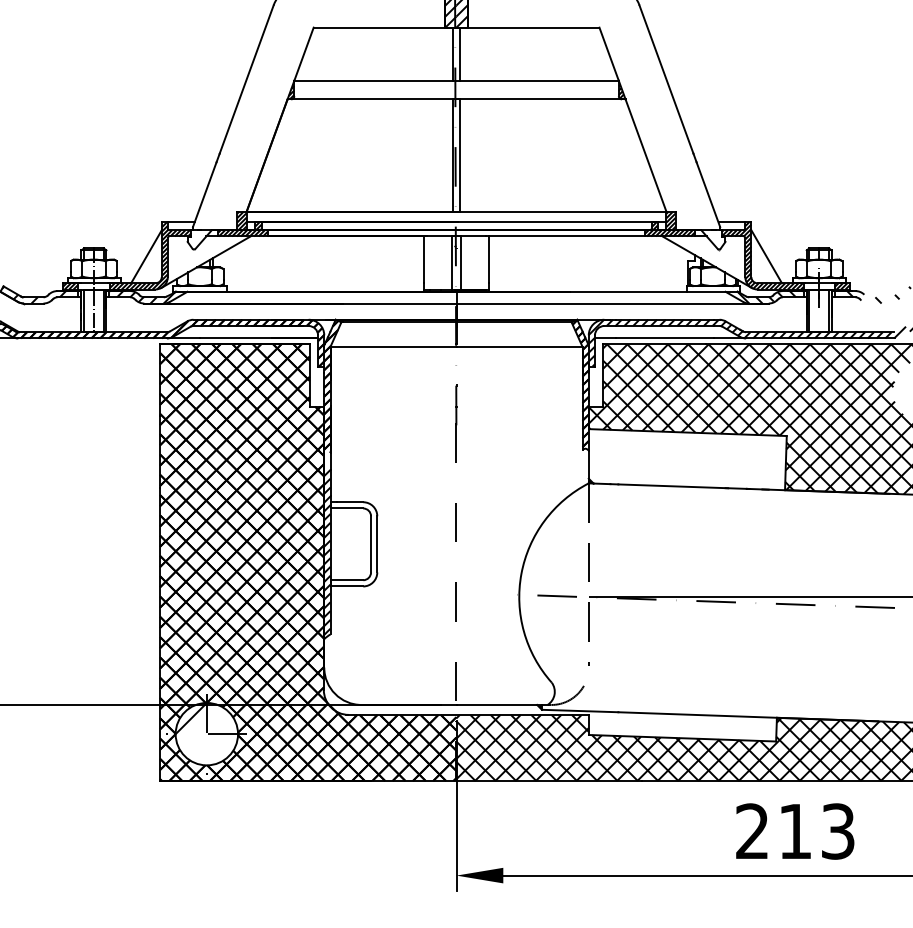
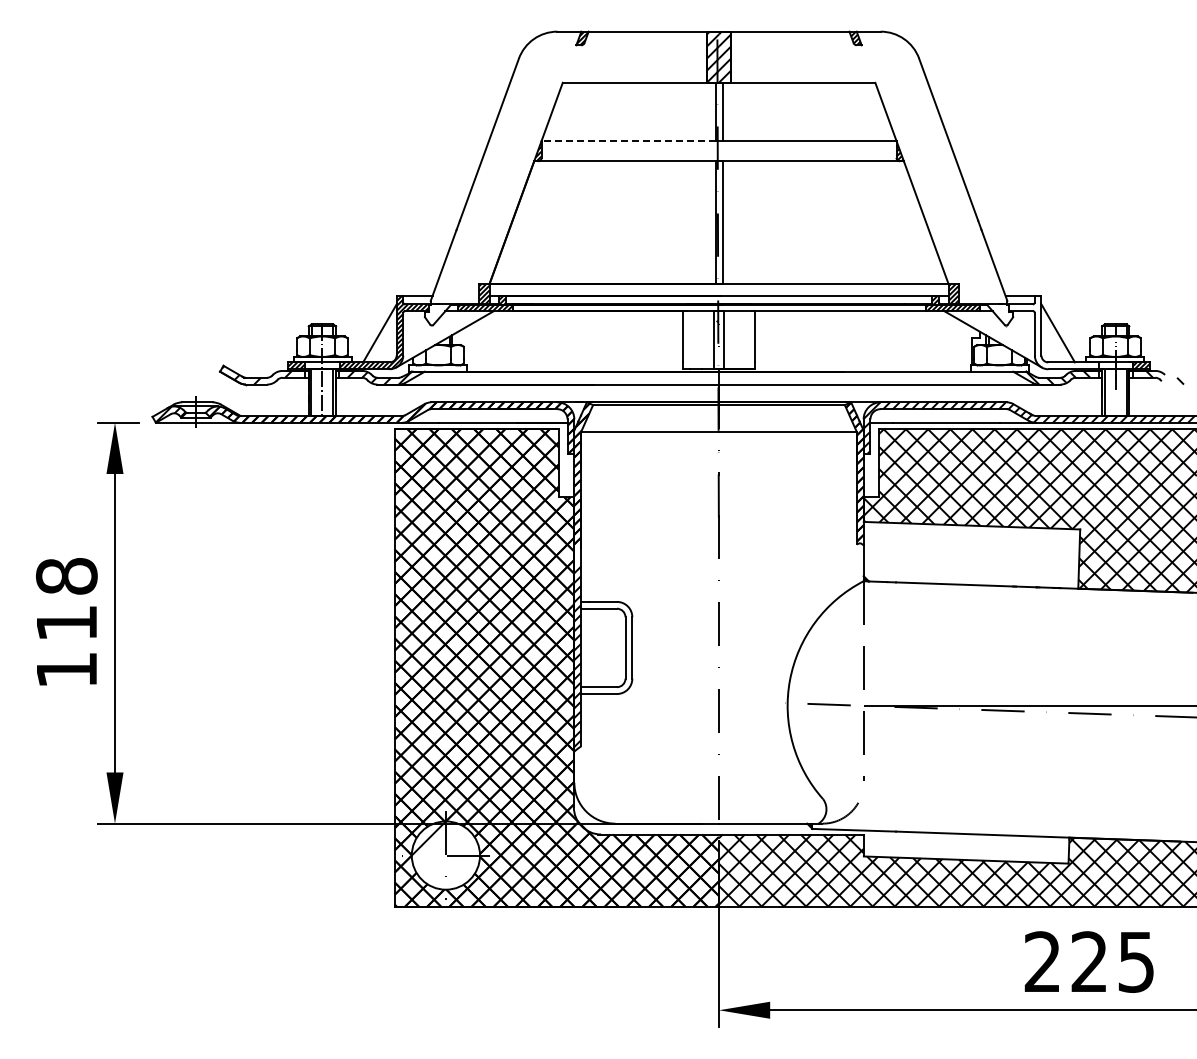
line: (373, 80) -> (628, 140), solid -> dashed
hatch: (762, 255) -> (1053, 332), removed
text: (816, 831) -> (1112, 961), 213 -> 225

